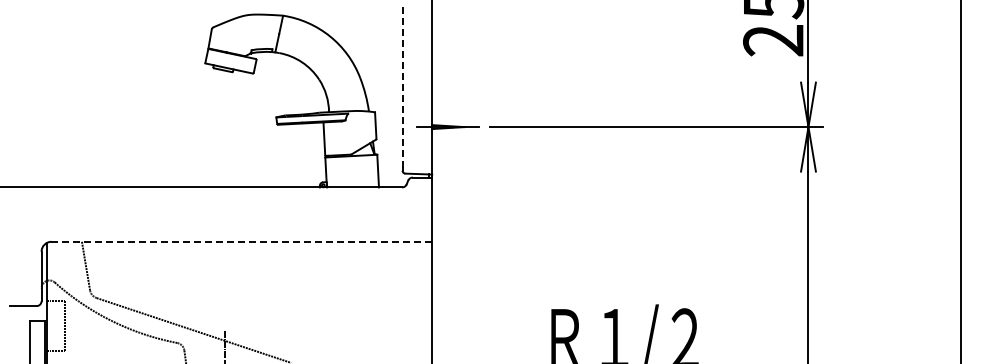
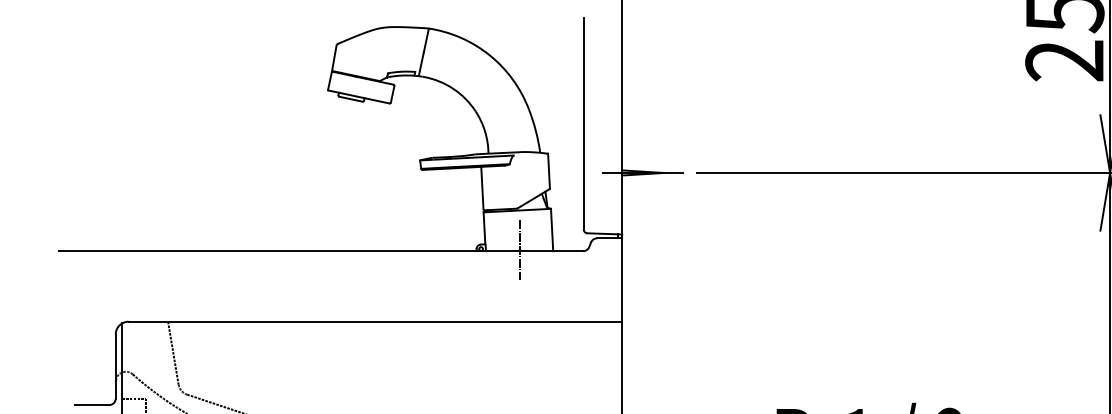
line: (402, 86) -> (583, 120), dashed -> solid
line: (353, 186) -> (520, 249), added
line: (241, 241) -> (374, 321), dashed -> solid

